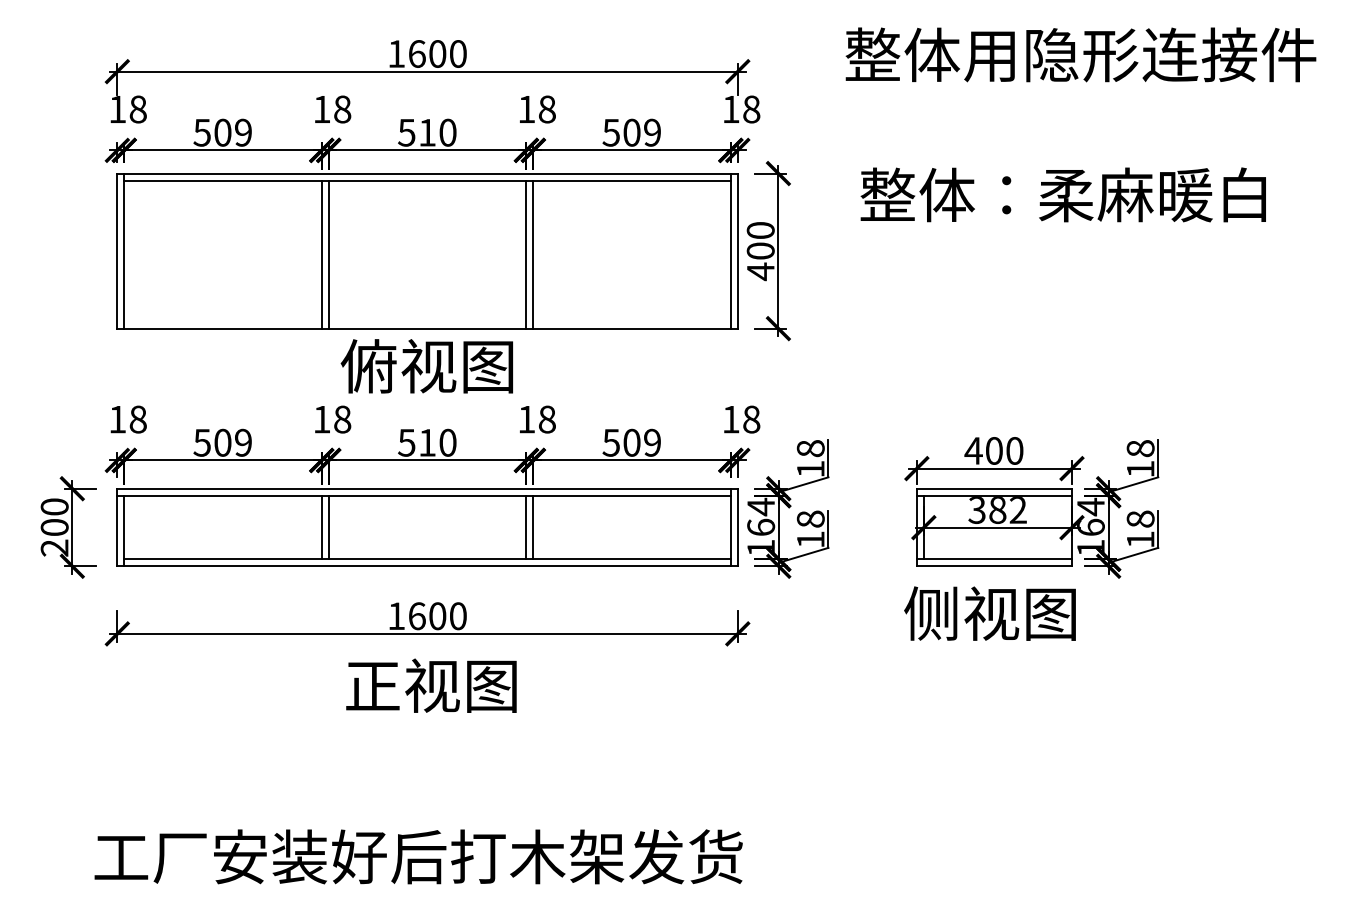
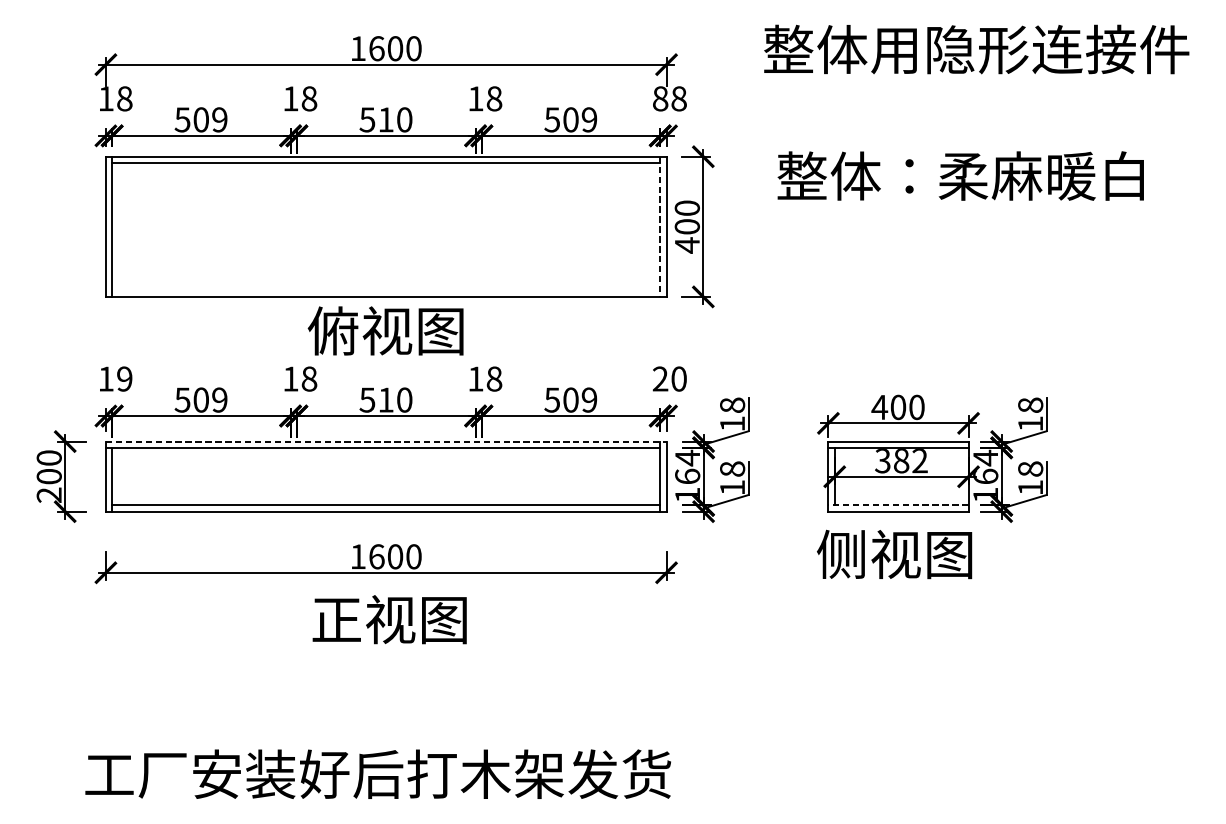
text: (730, 109) -> (659, 98), 18 -> 88
line: (730, 251) -> (659, 227), solid -> dashed
line: (321, 254) -> (290, 229), removed
line: (328, 254) -> (296, 229), removed
line: (526, 254) -> (475, 229), removed
line: (533, 254) -> (481, 229), removed
text: (137, 419) -> (124, 379), 18 -> 19
text: (741, 419) -> (669, 379), 18 -> 20
line: (428, 488) -> (387, 441), solid -> dashed
line: (321, 527) -> (290, 476), removed
line: (328, 527) -> (296, 476), removed
line: (526, 527) -> (475, 476), removed
line: (533, 527) -> (481, 476), removed
line: (994, 559) -> (898, 505), solid -> dashed

